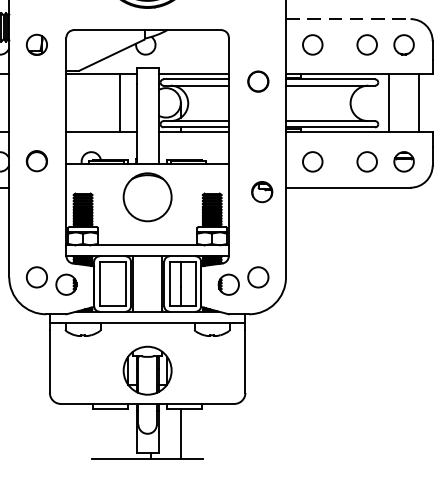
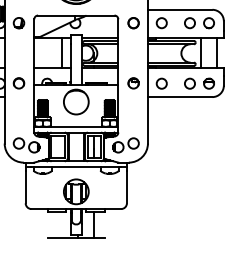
line: (348, 18) -> (180, 9), dashed -> solid
circle: (258, 82) -> (133, 23), moved
part: (261, 192) -> (133, 83), moved

